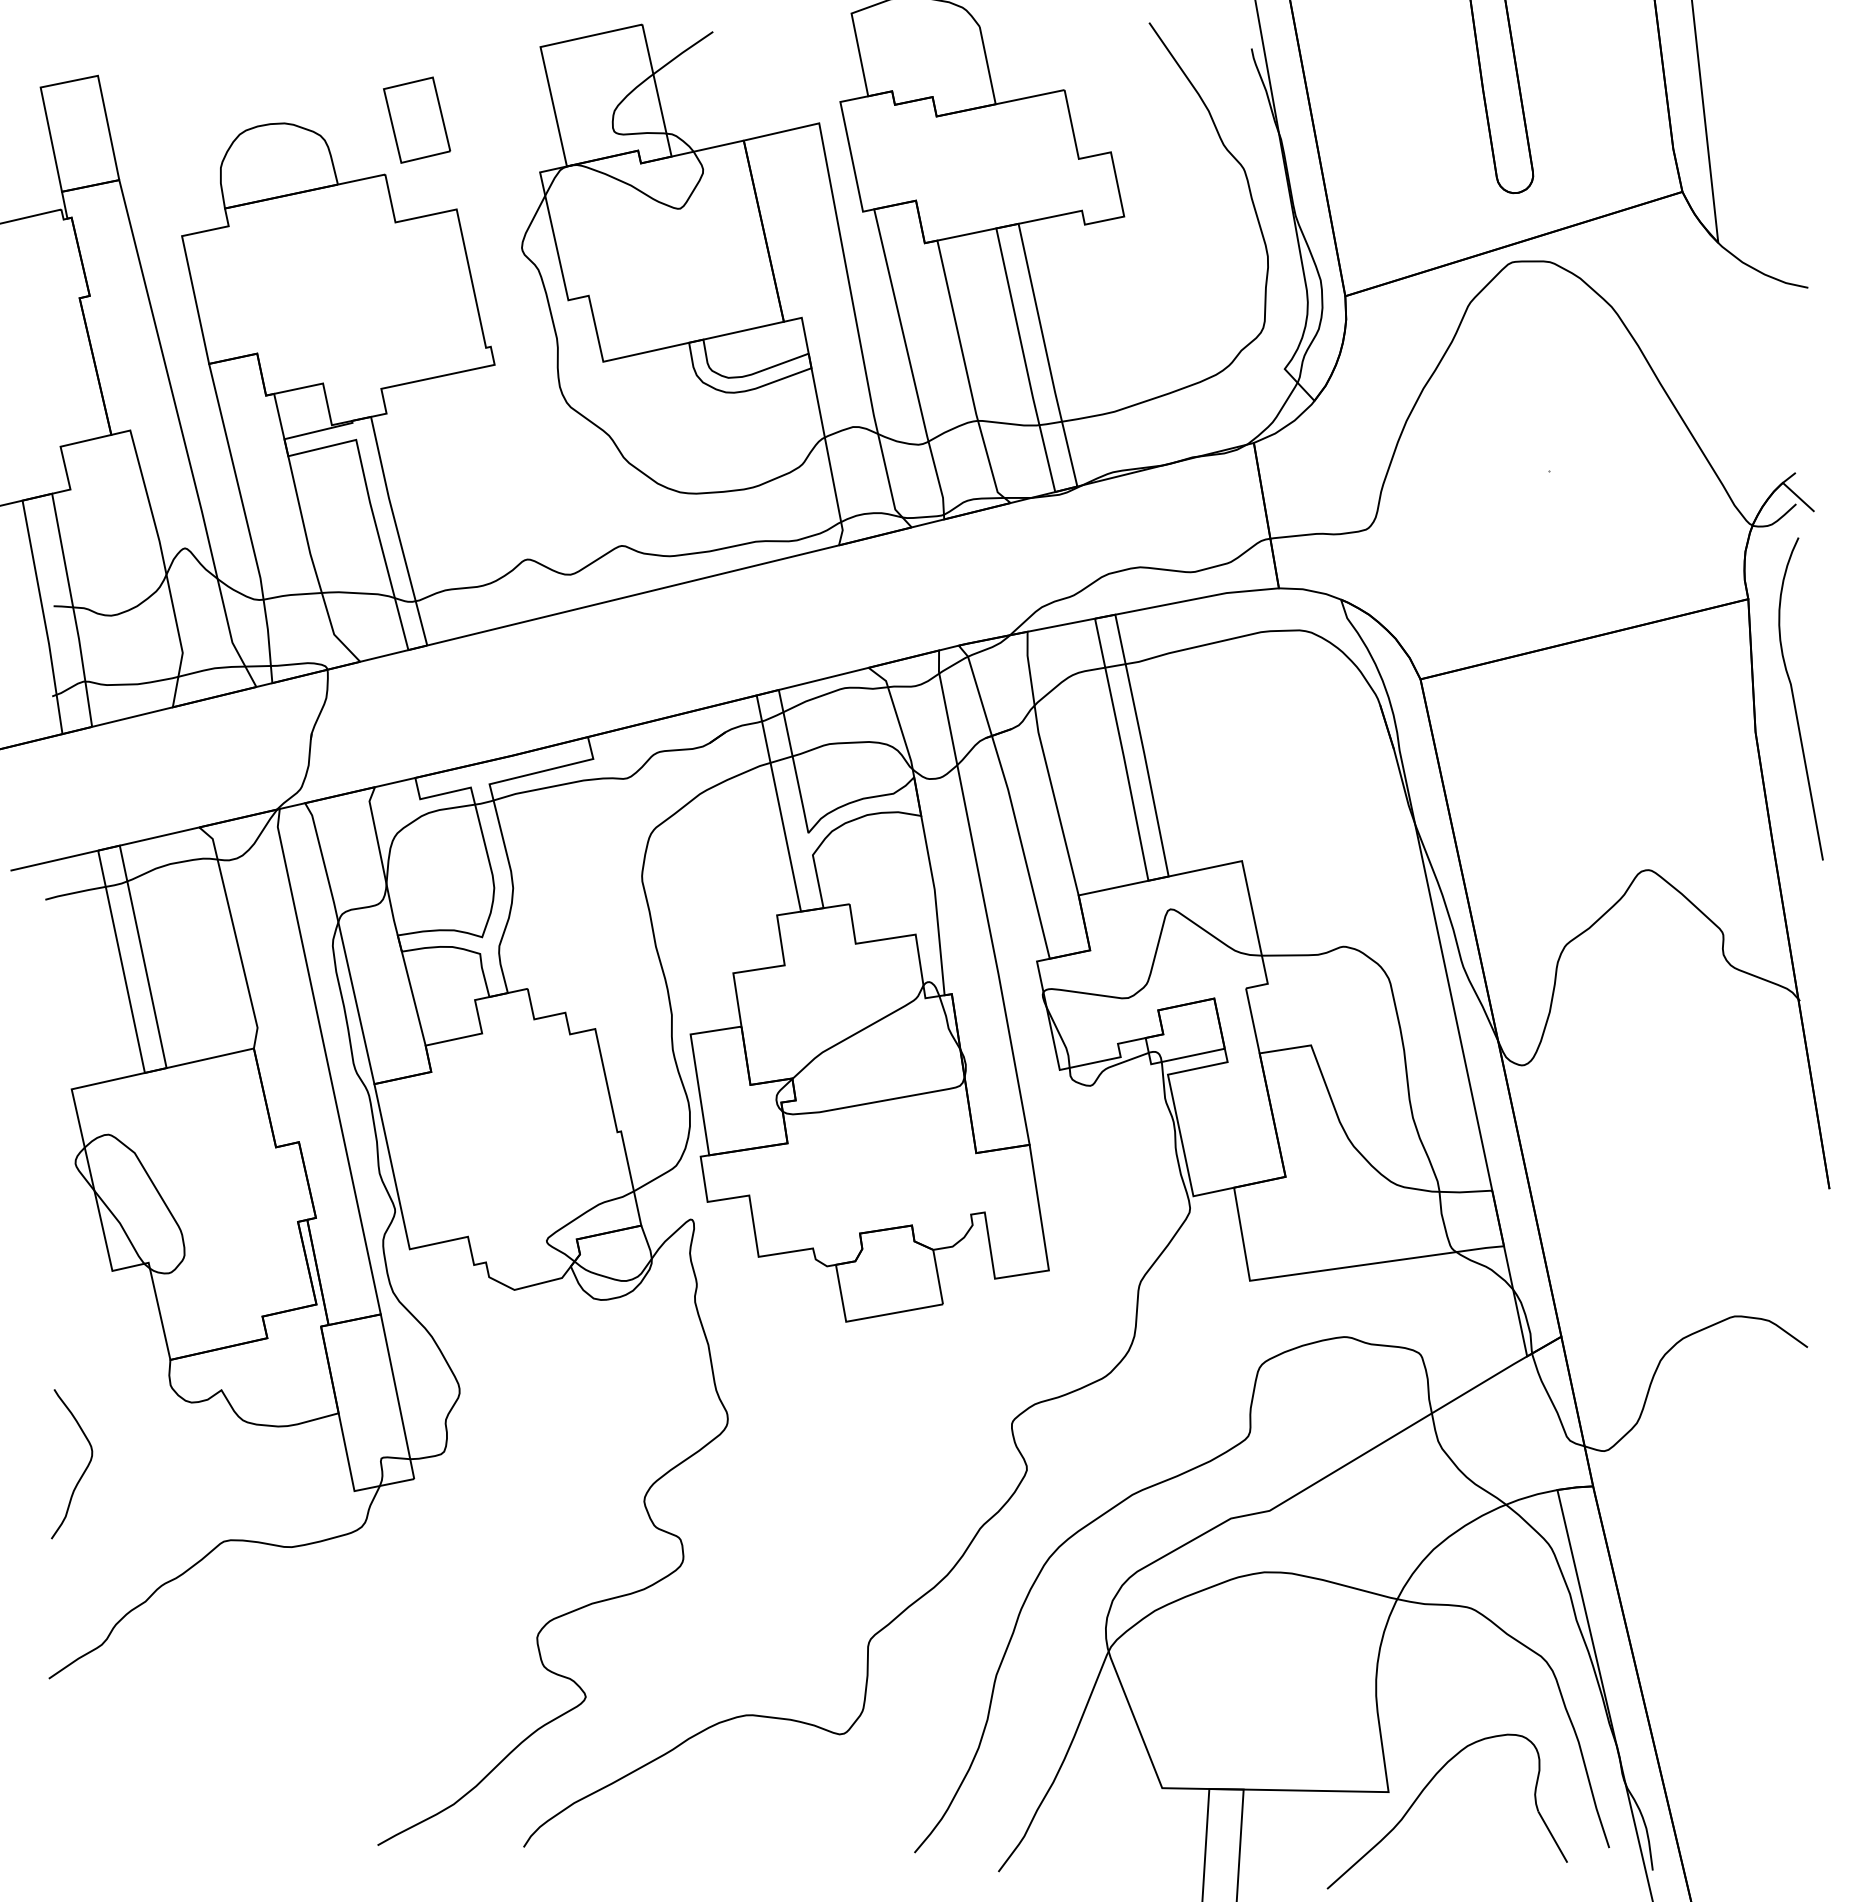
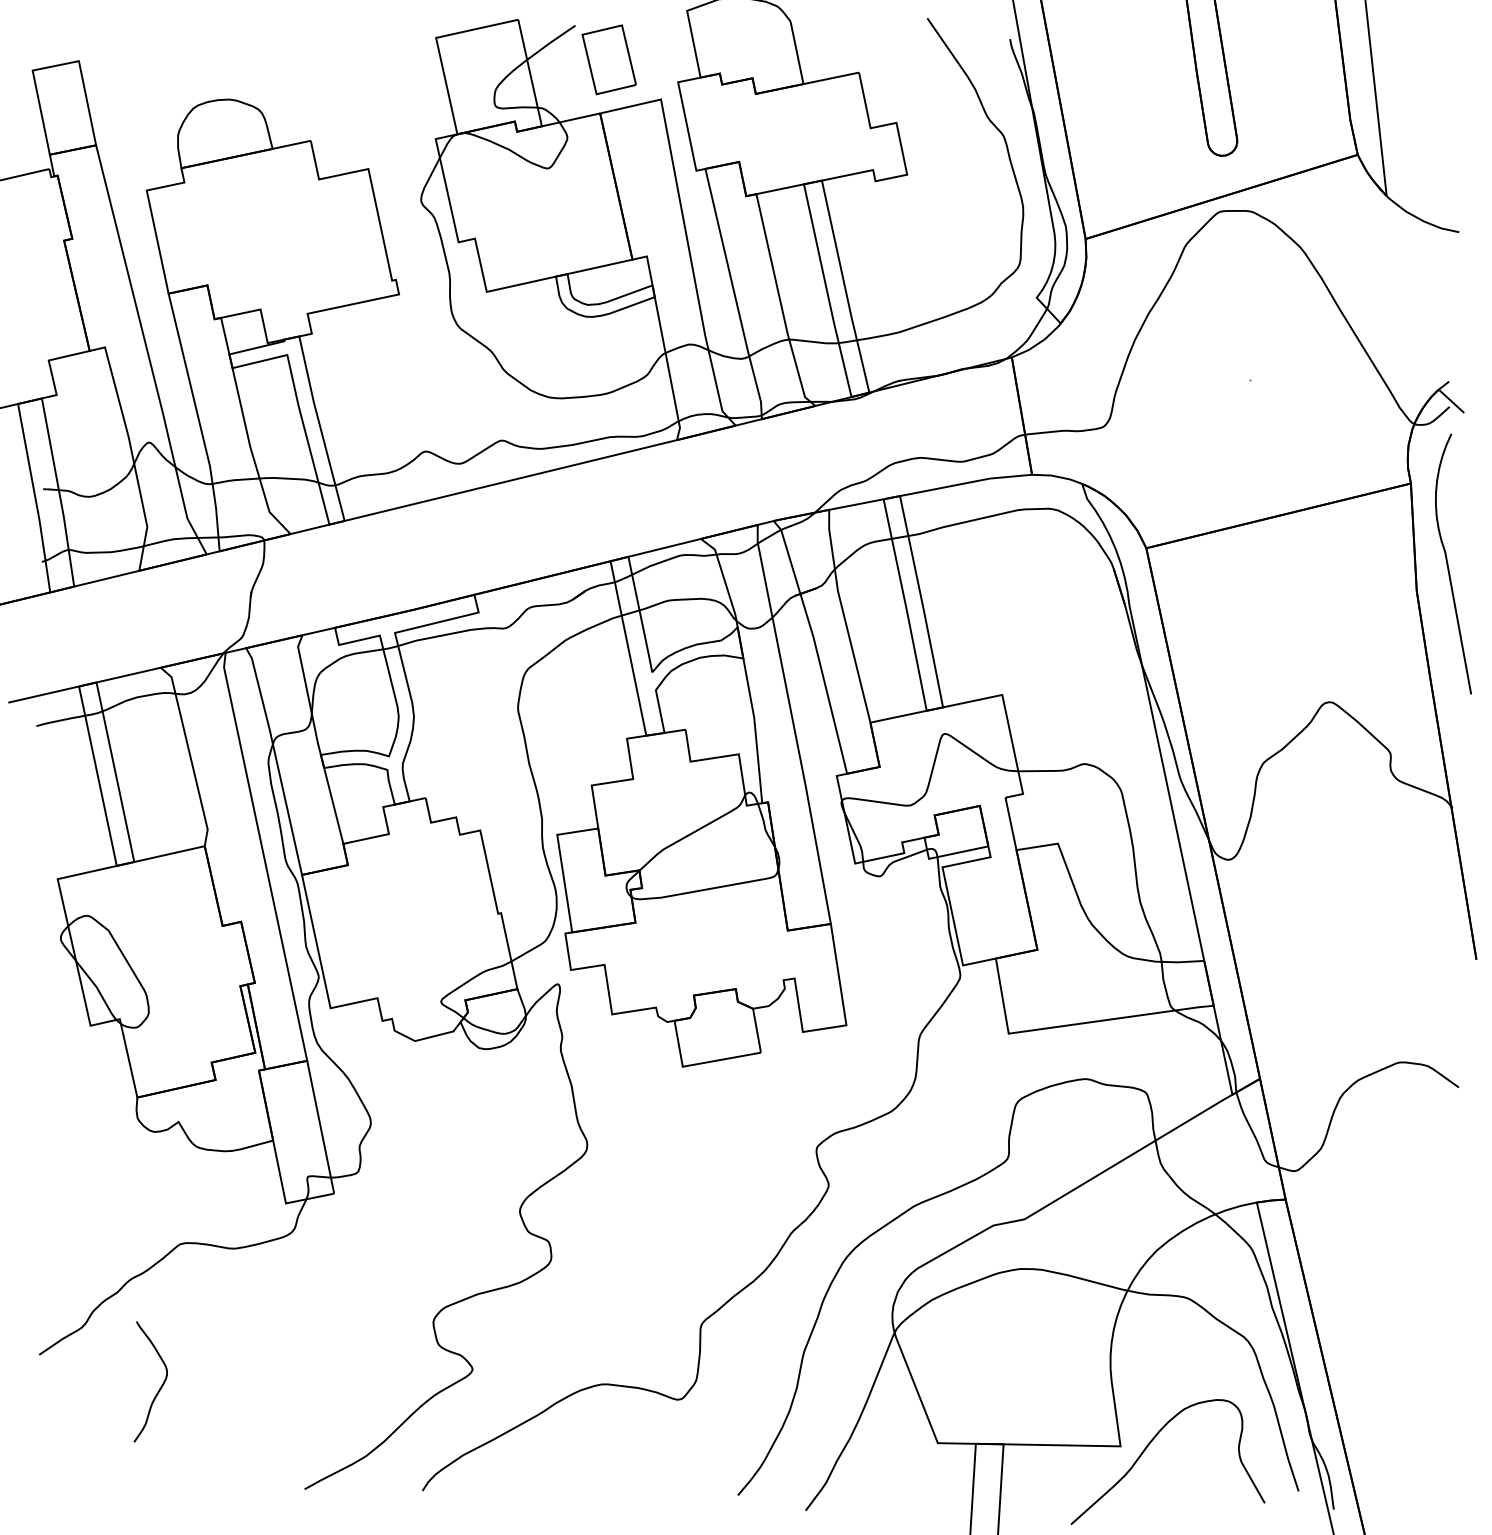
part: (417, 119) -> (609, 59), moved
curve: (83, 1471) -> (160, 1387), moved

